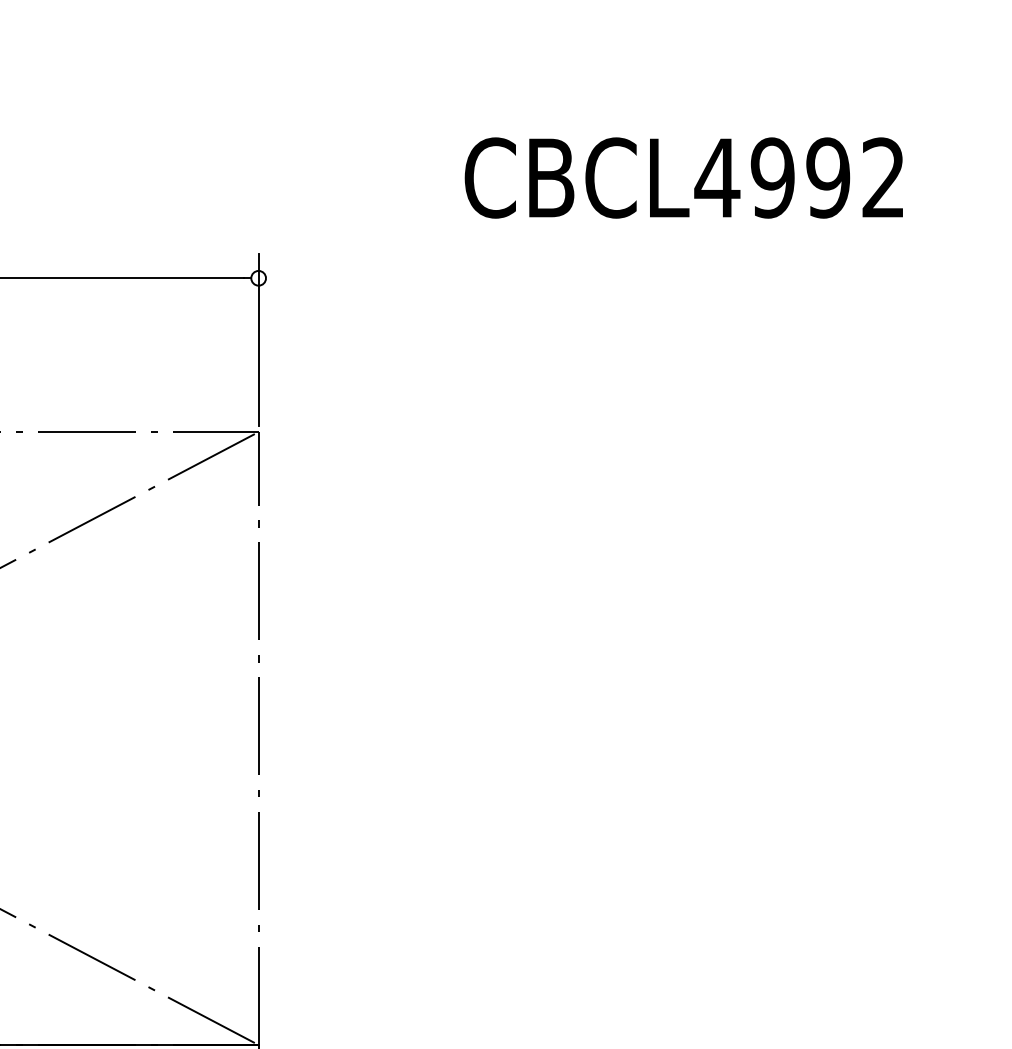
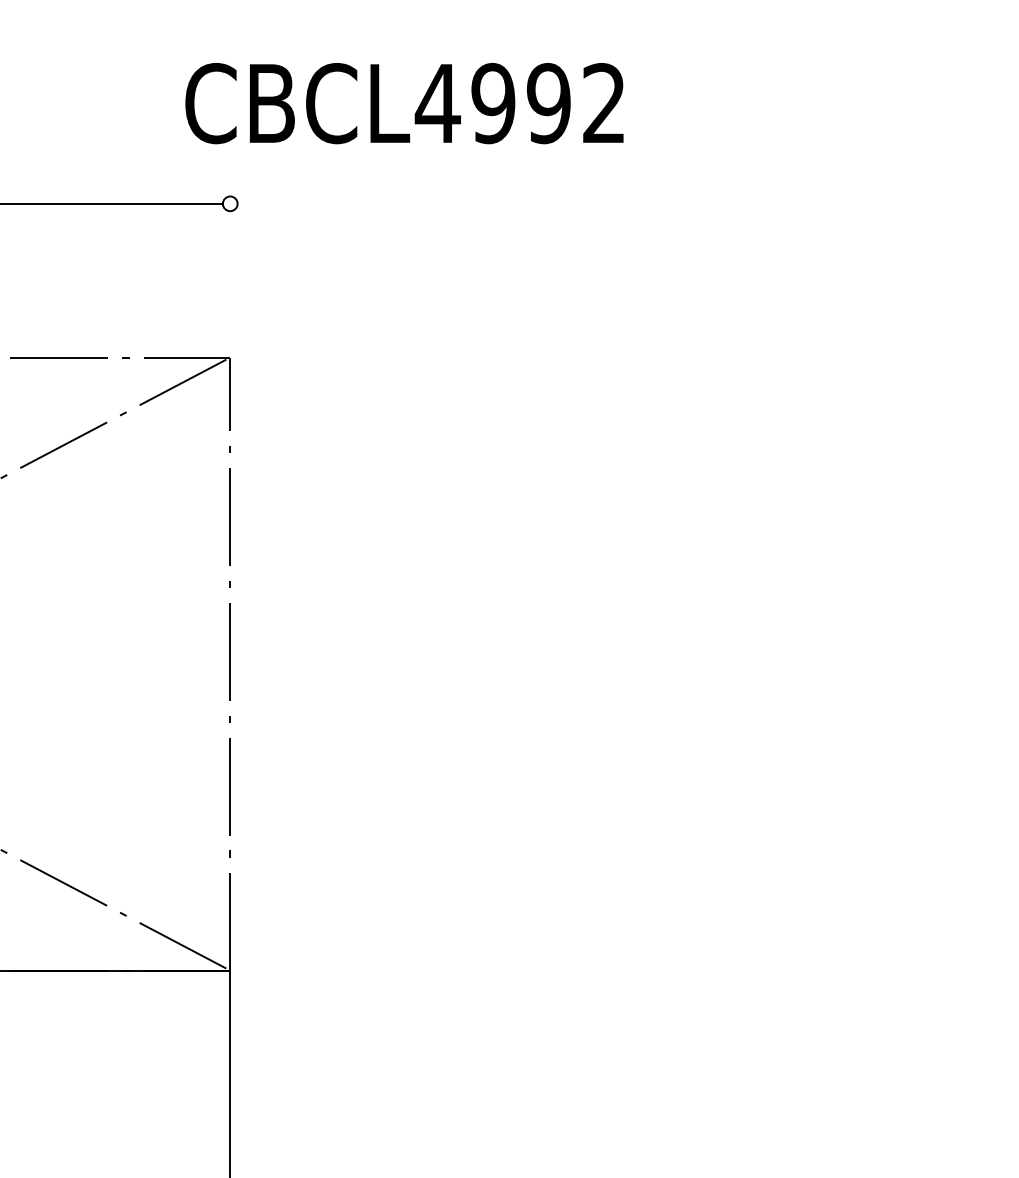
text: (683, 177) -> (404, 103), moved
line: (258, 339) -> (230, 265), removed

